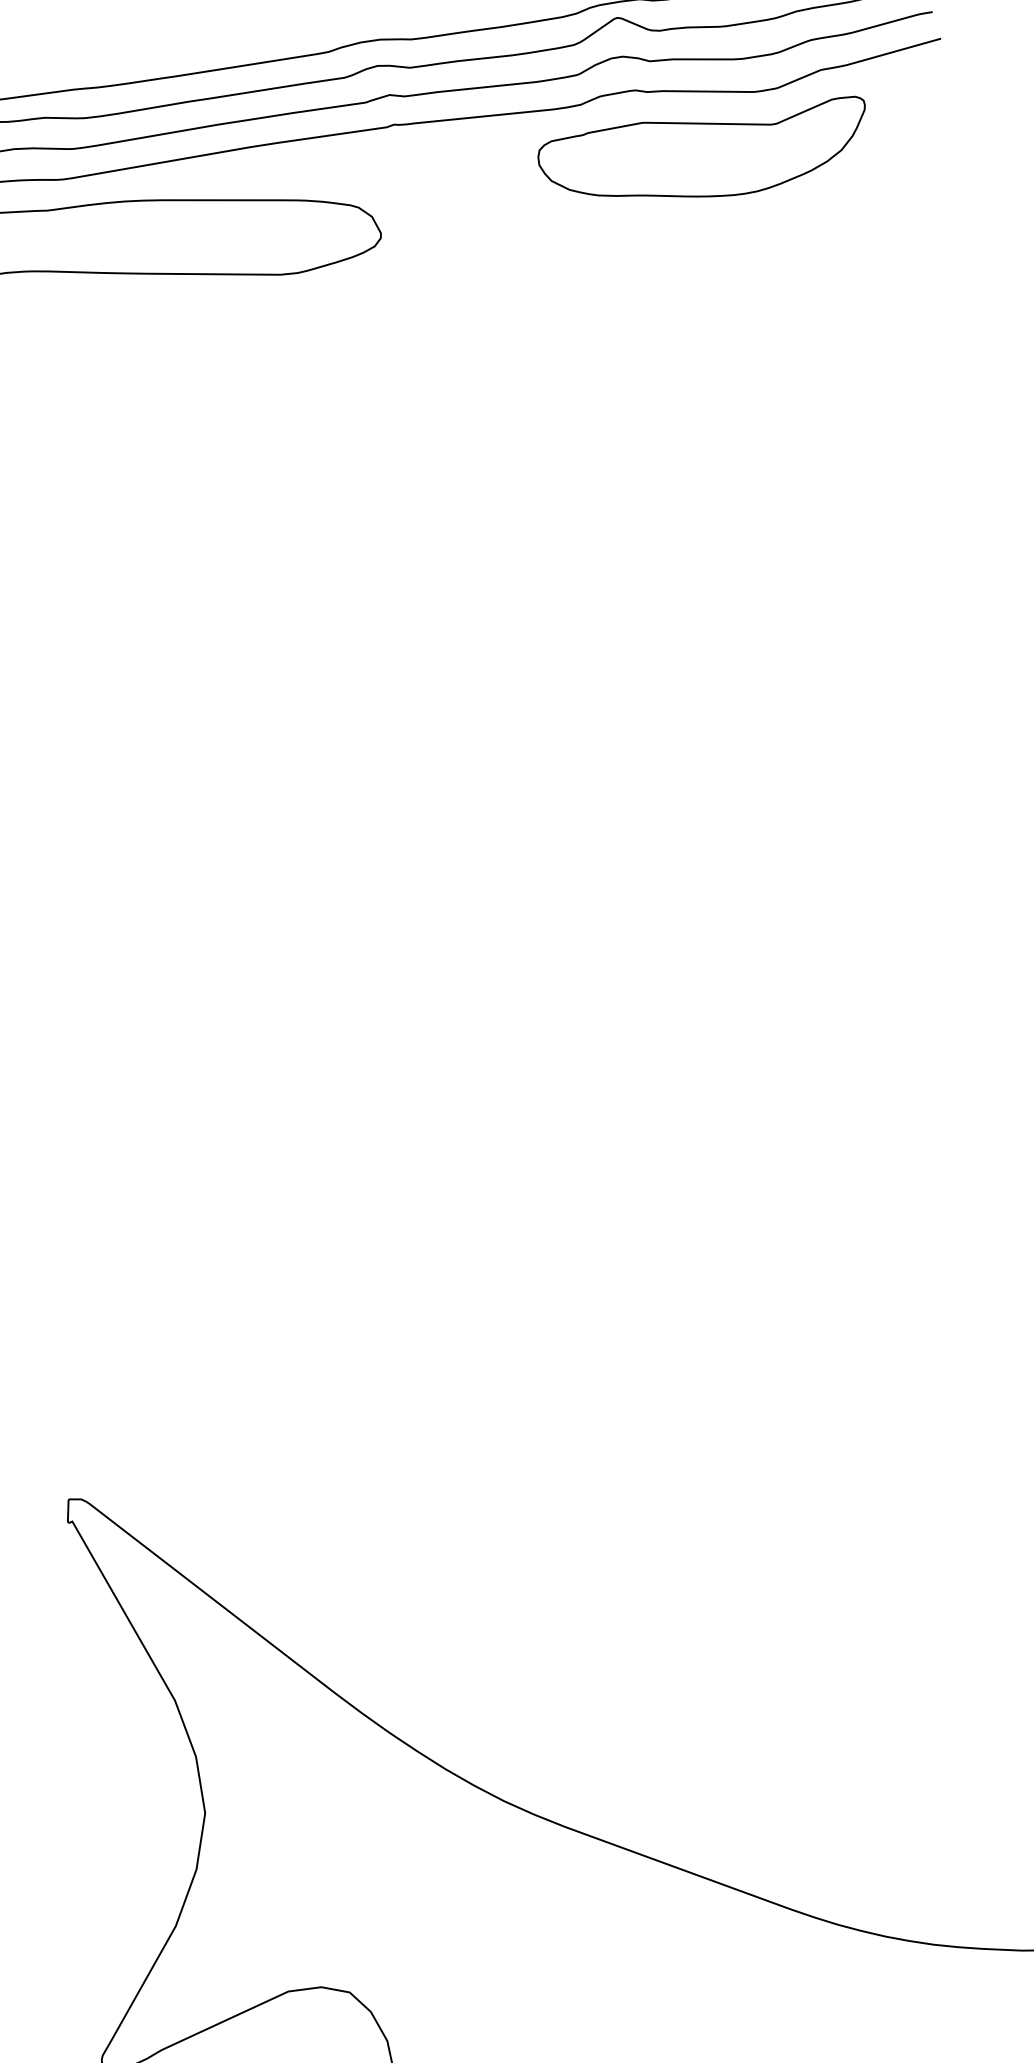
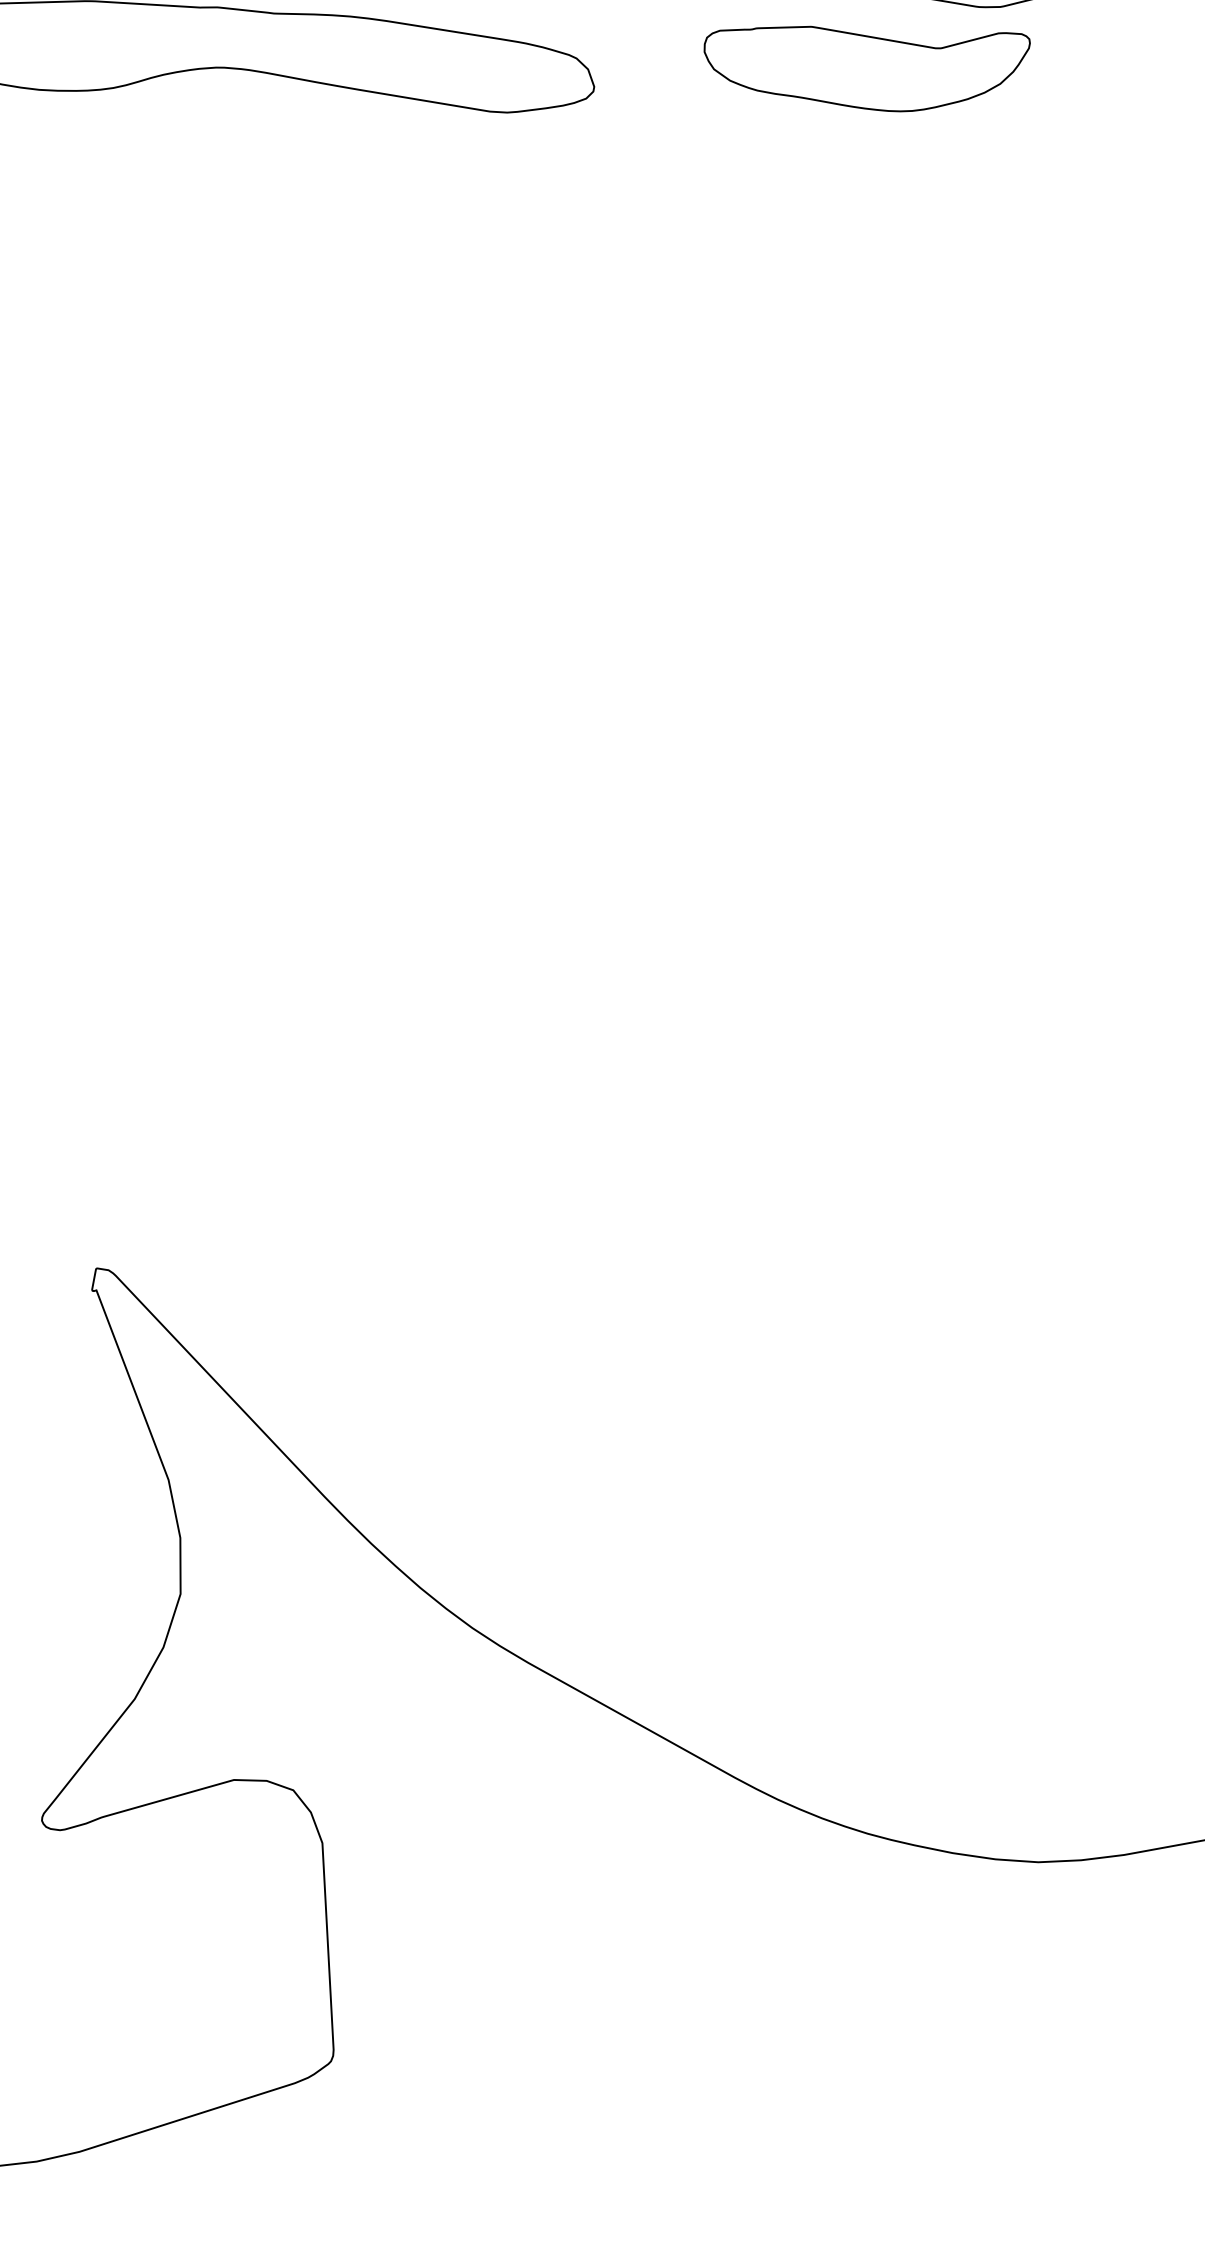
part: (704, 155) -> (866, 68), moved

